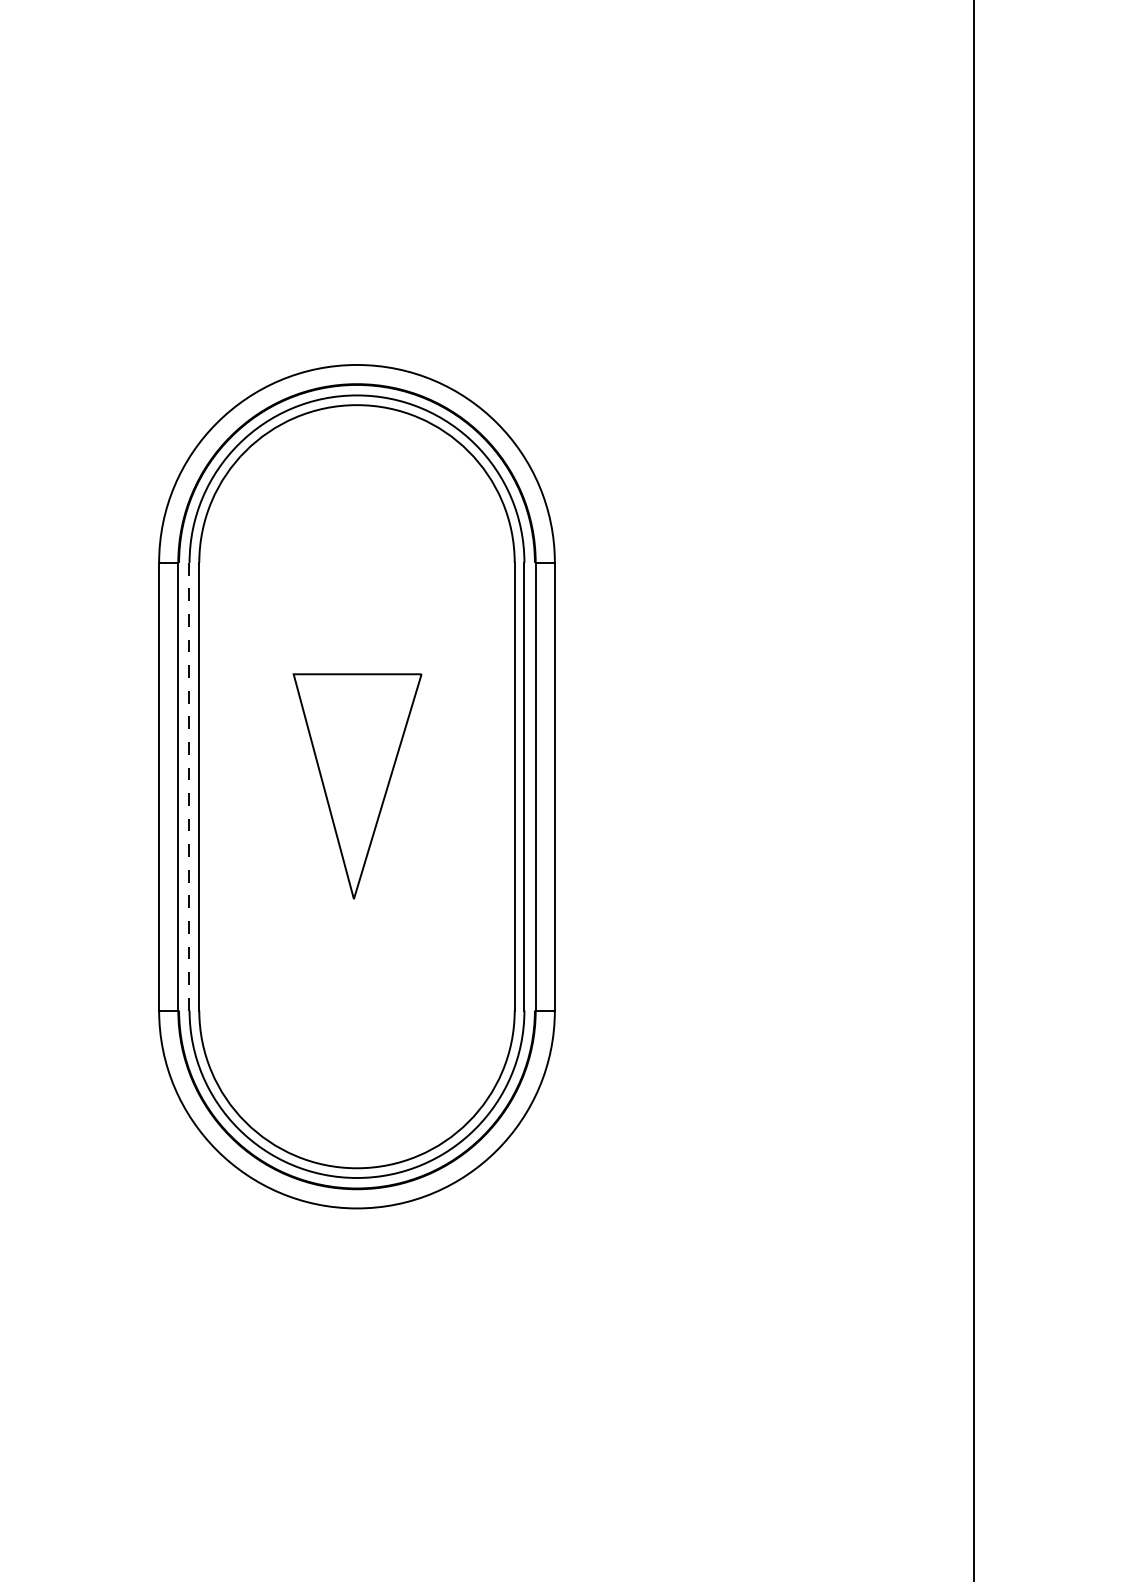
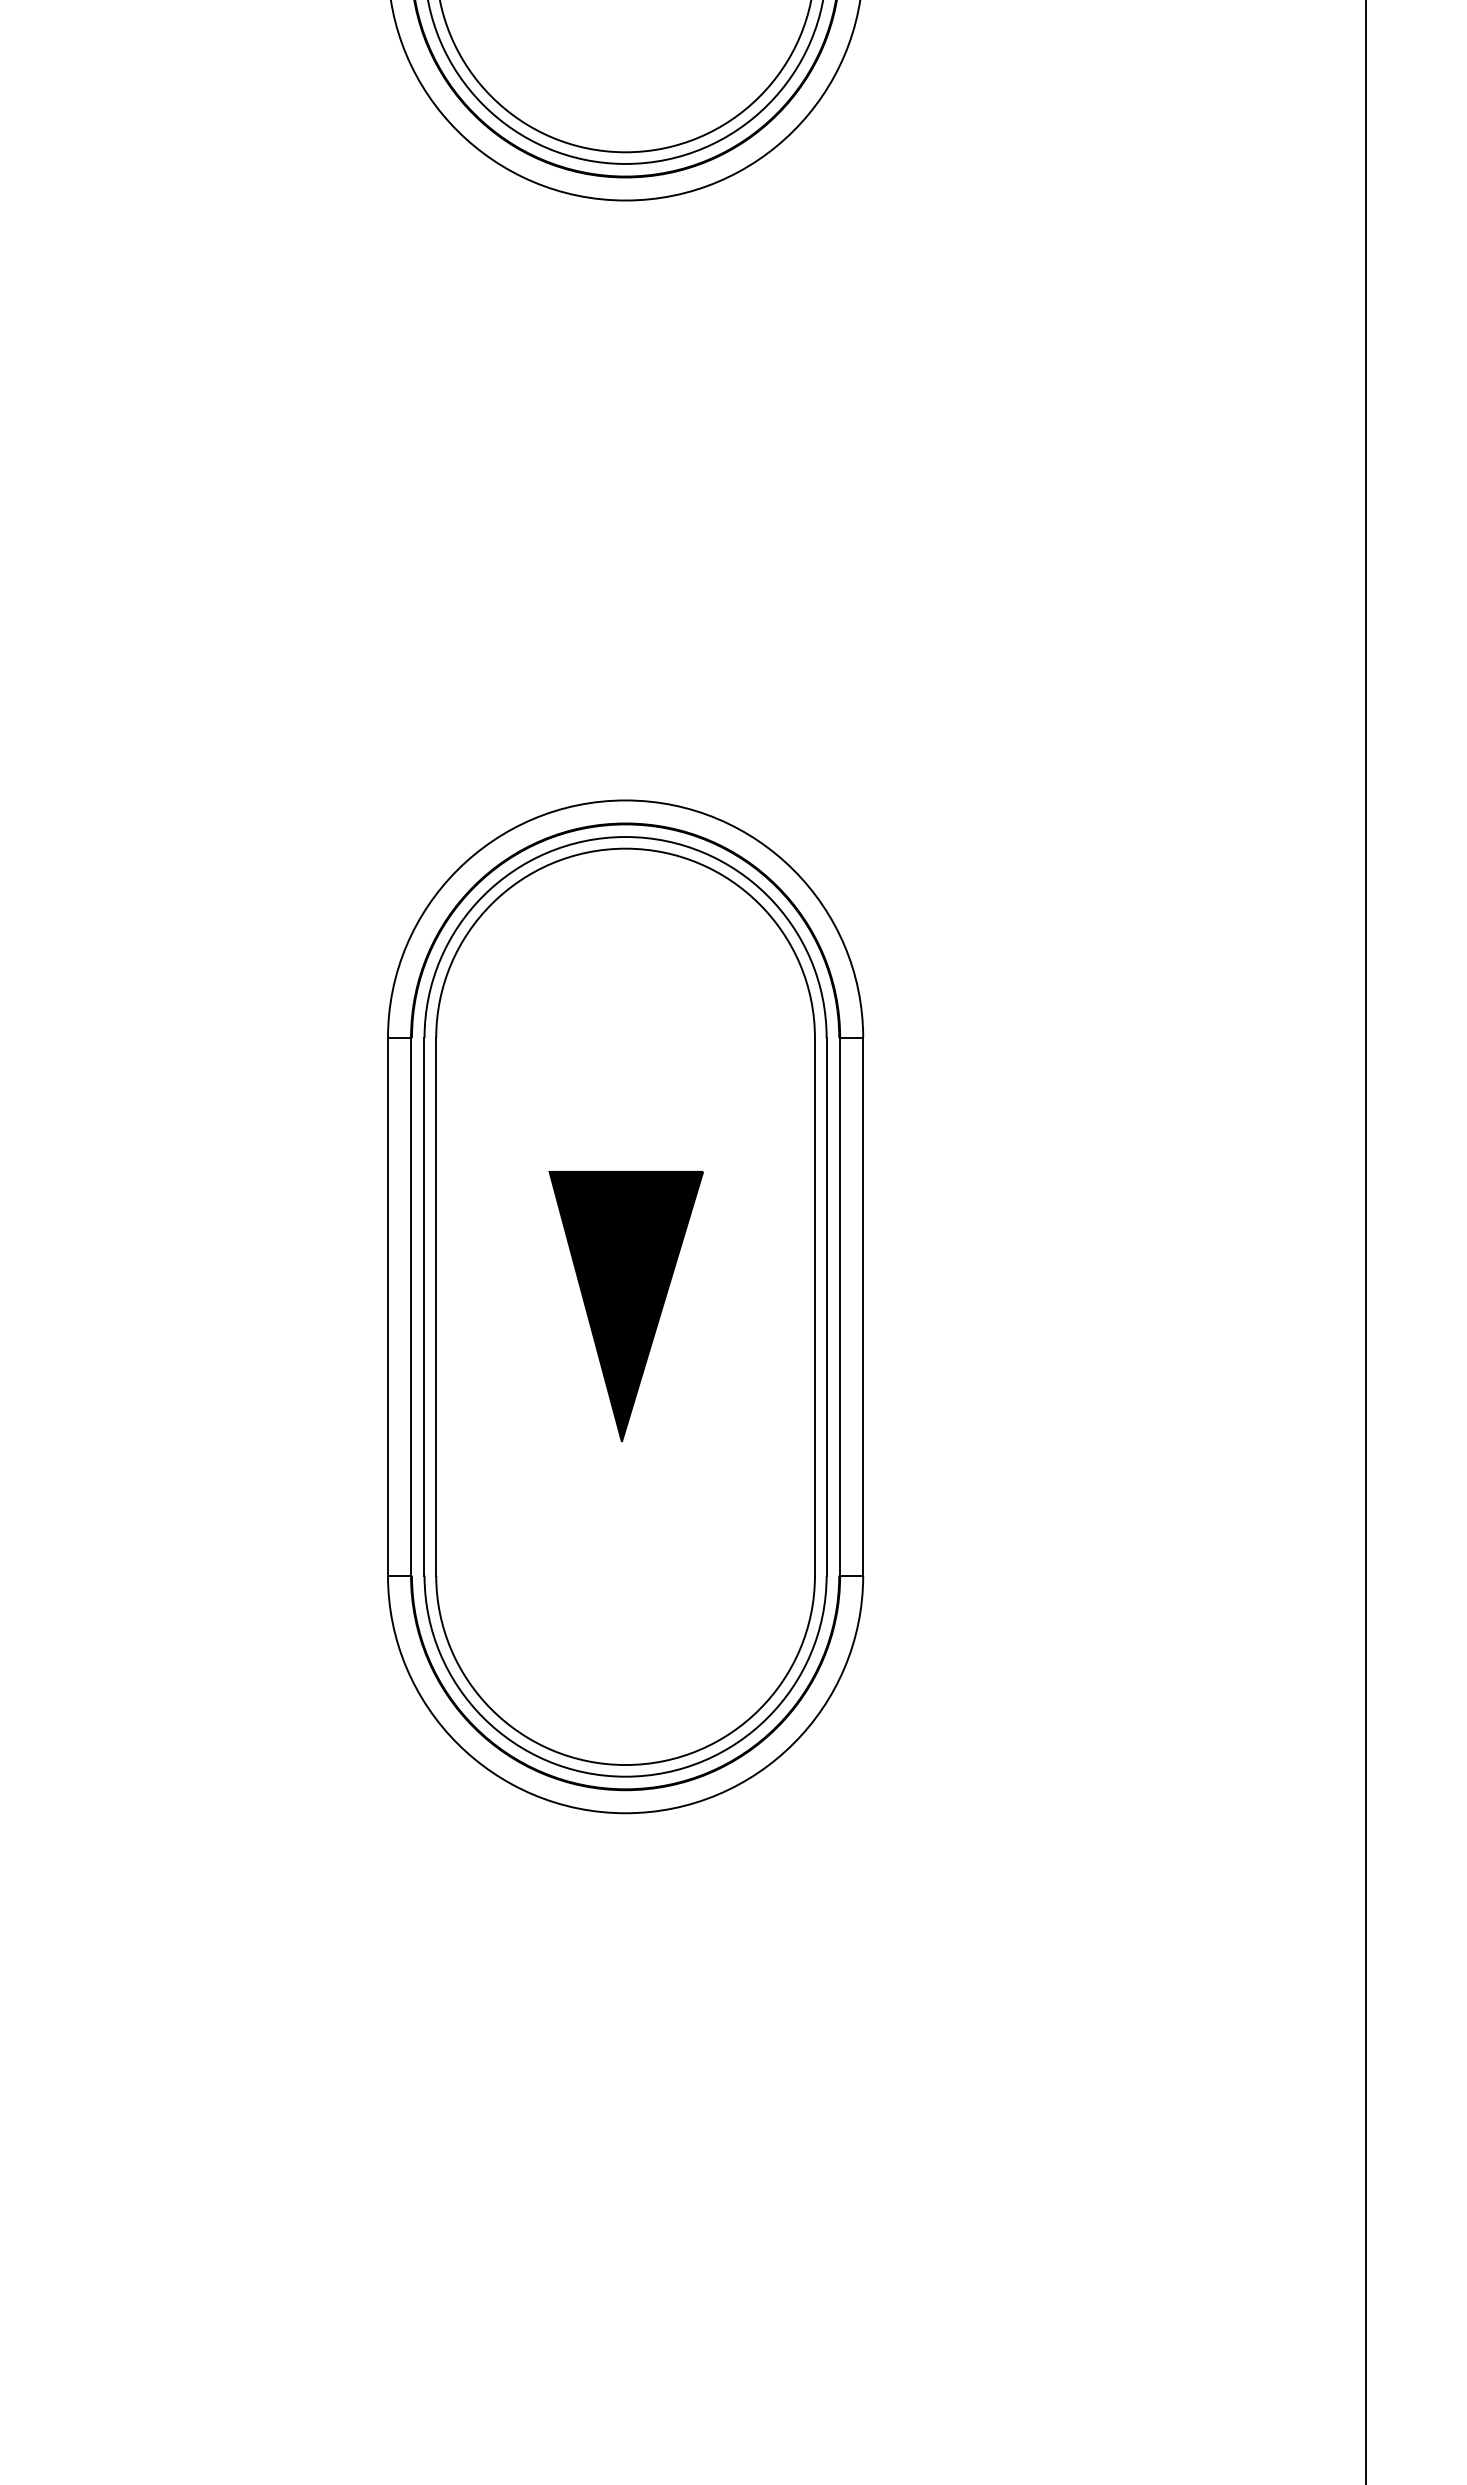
line: (189, 786) -> (424, 1306), dashed -> solid
fill: (357, 786) -> (626, 1306), added

